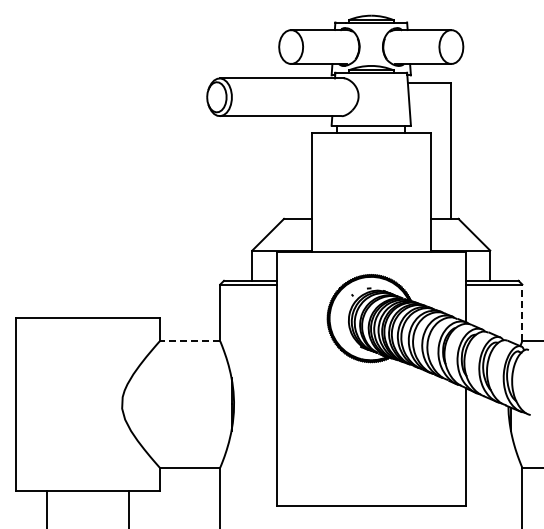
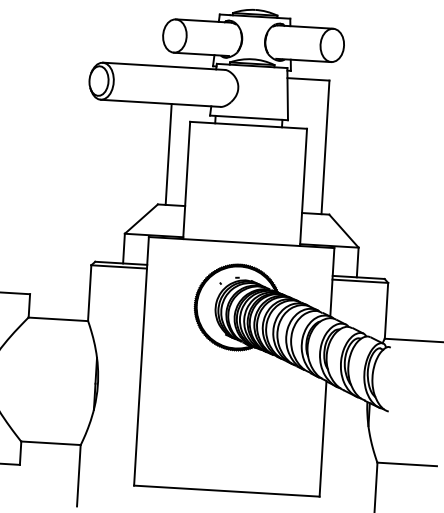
line: (291, 167) -> (168, 154), added
line: (522, 312) -> (386, 310), dashed -> solid
line: (189, 341) -> (57, 319), dashed -> solid

